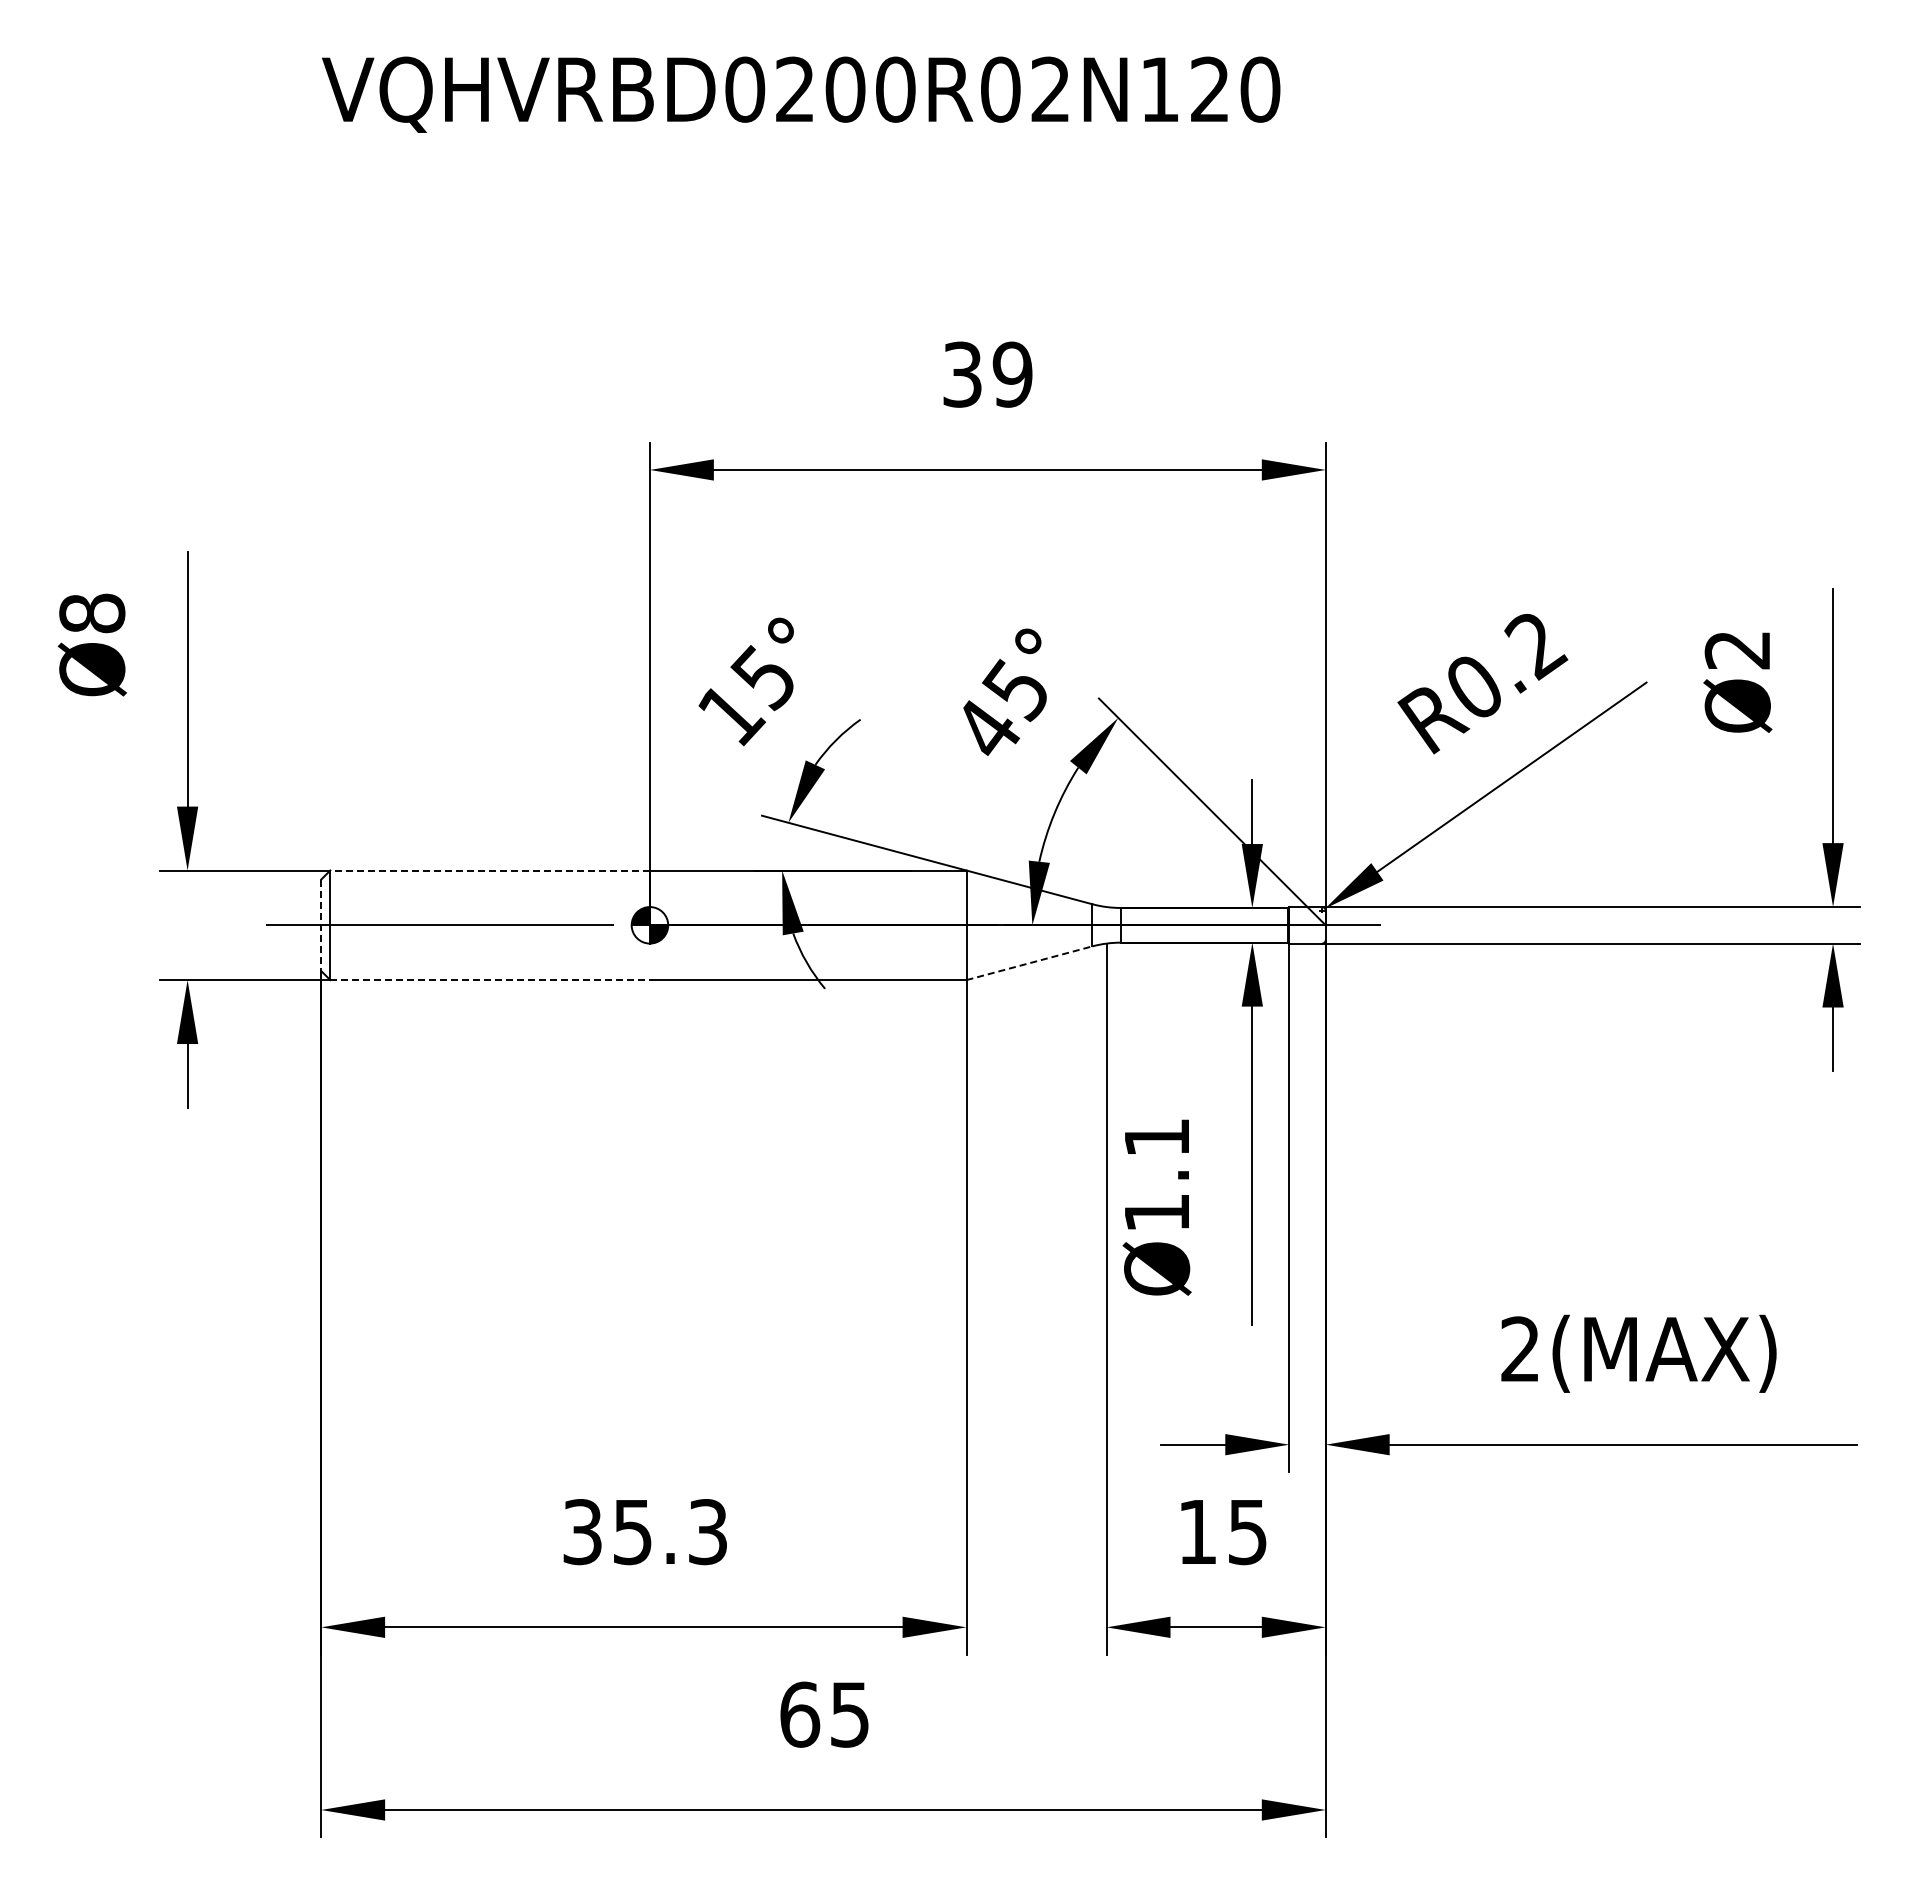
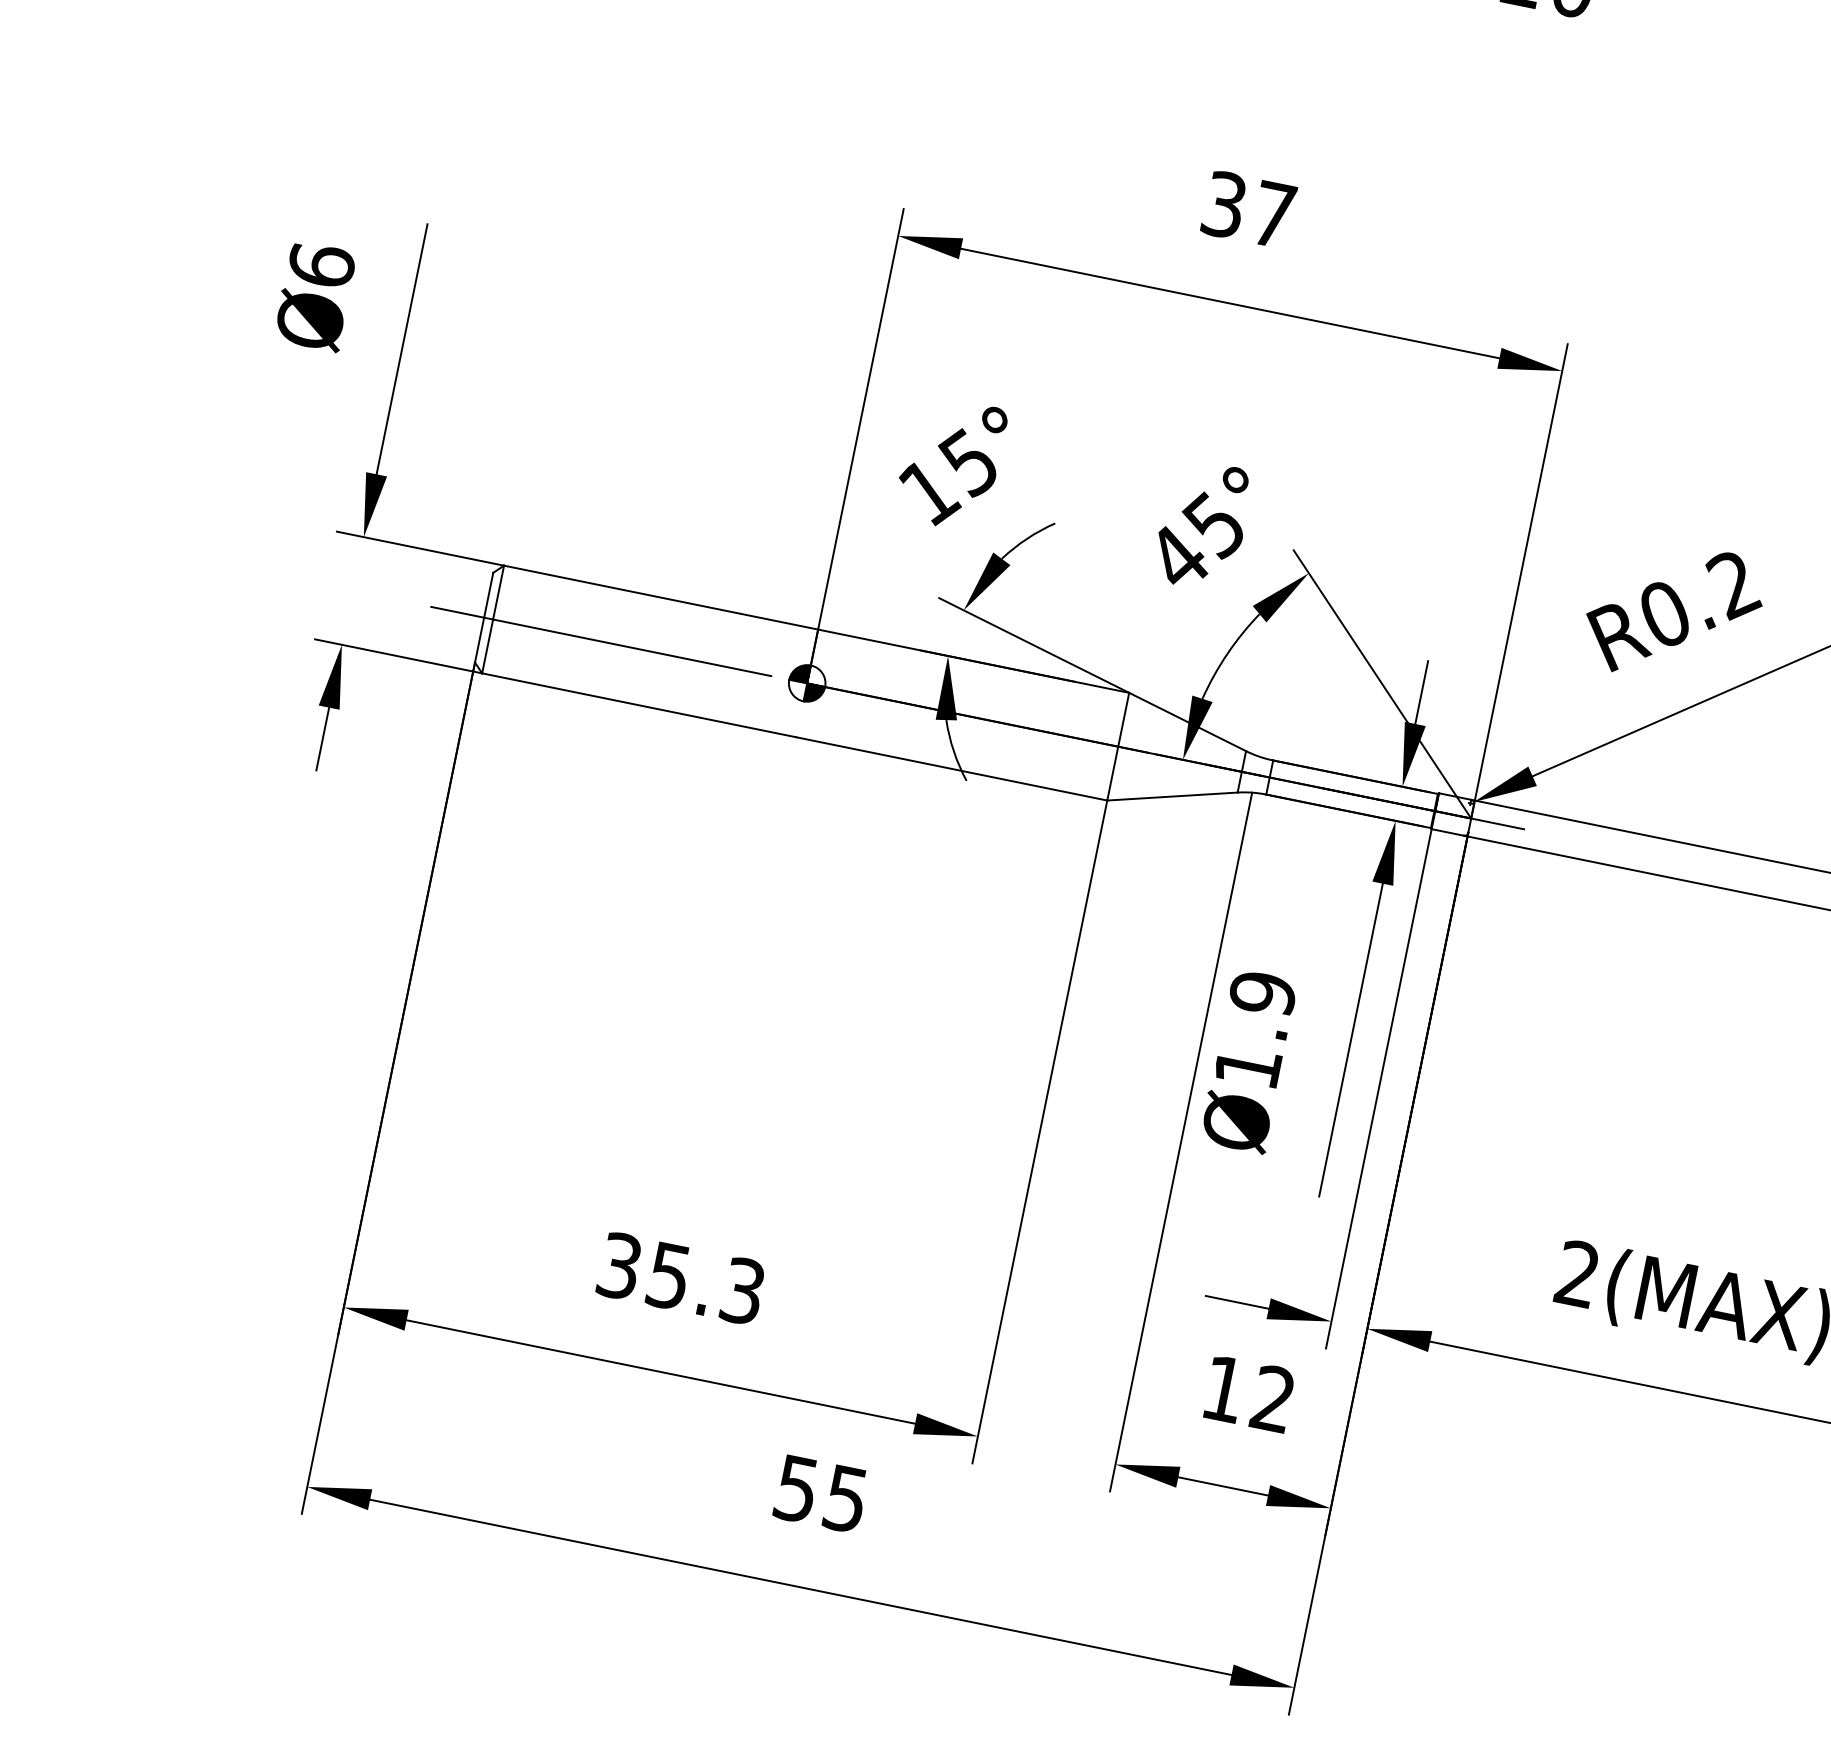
text: (1012, 374) -> (1273, 214), 39 -> 37
text: (92, 613) -> (321, 265), Ø8 -> Ø6
line: (490, 870) -> (661, 597), dashed -> solid
line: (321, 925) -> (484, 617), dashed -> solid
line: (1029, 963) -> (1172, 796), dashed -> solid
line: (490, 980) -> (639, 705), dashed -> solid
text: (1157, 1137) -> (1263, 993), Ø1.1 -> Ø1.9
text: (1247, 1532) -> (1272, 1399), 15 -> 12
text: (800, 1714) -> (797, 1488), 65 -> 55

